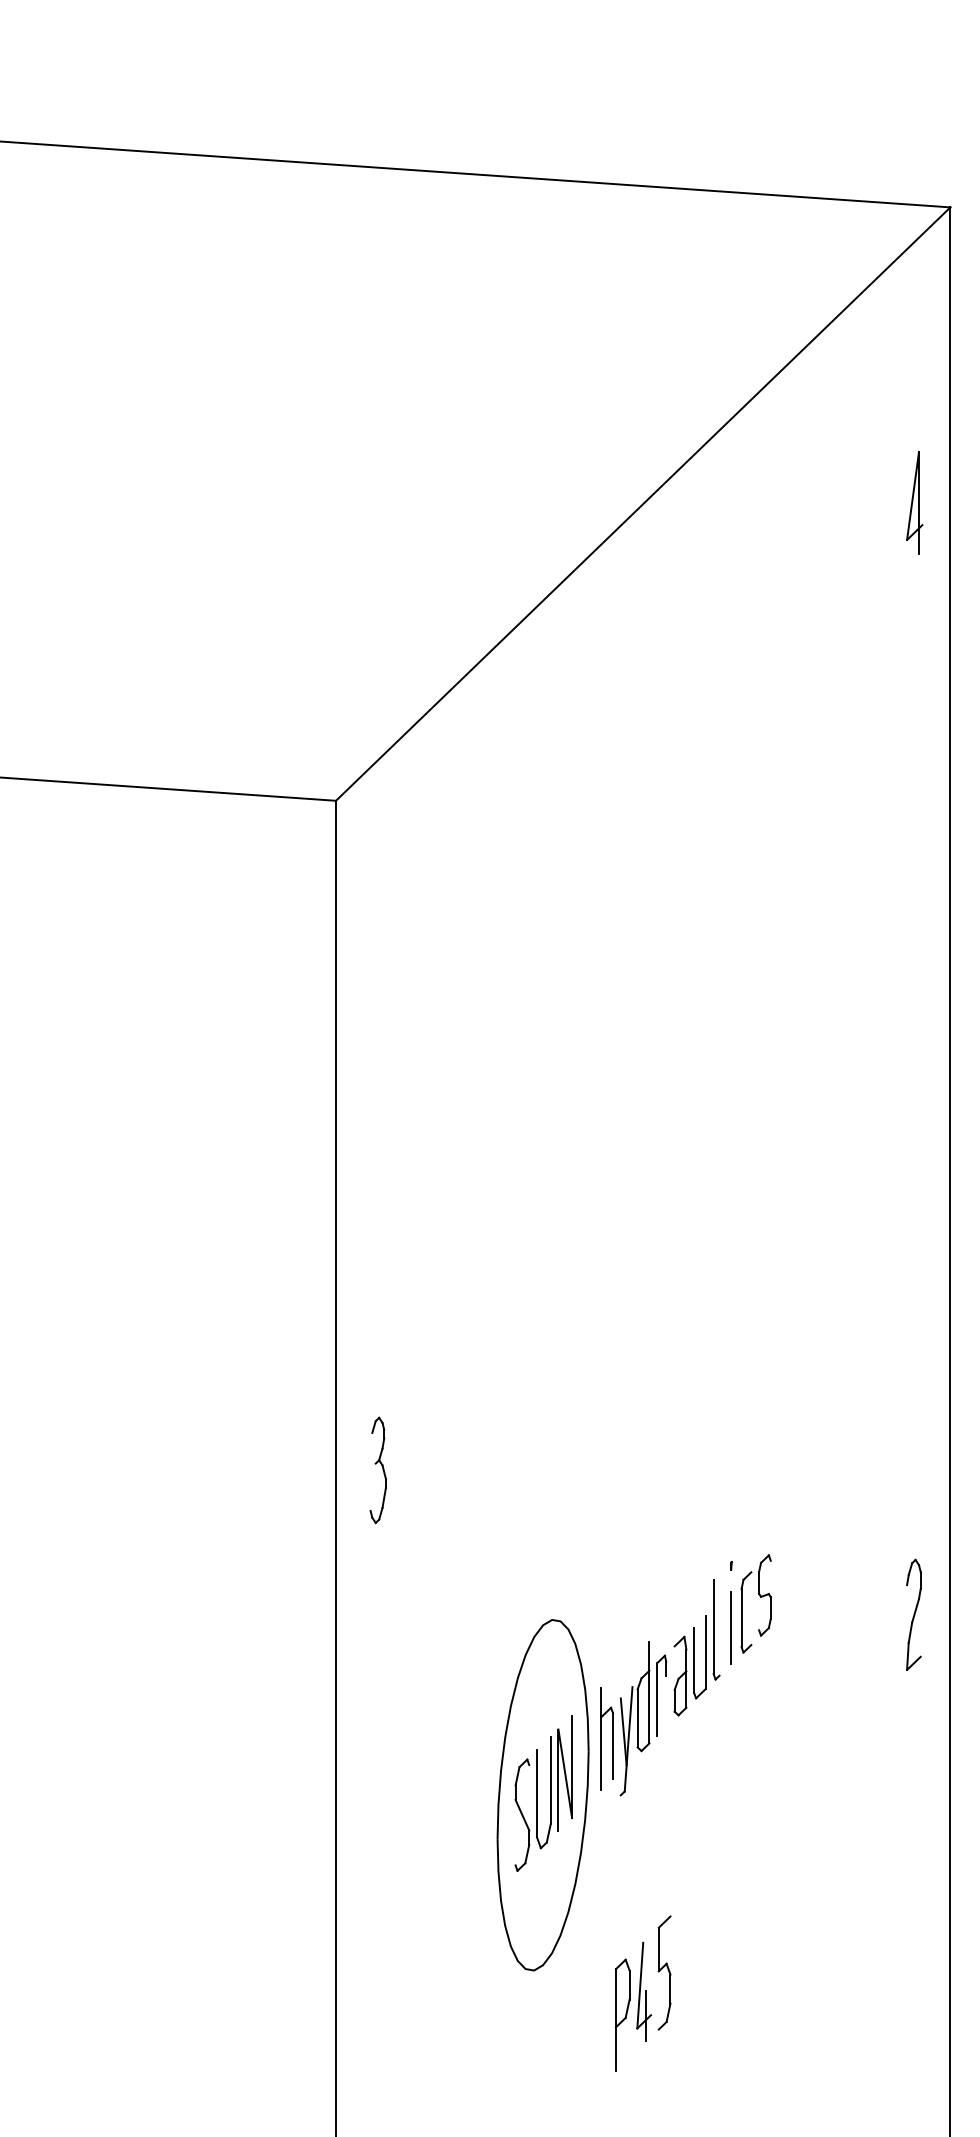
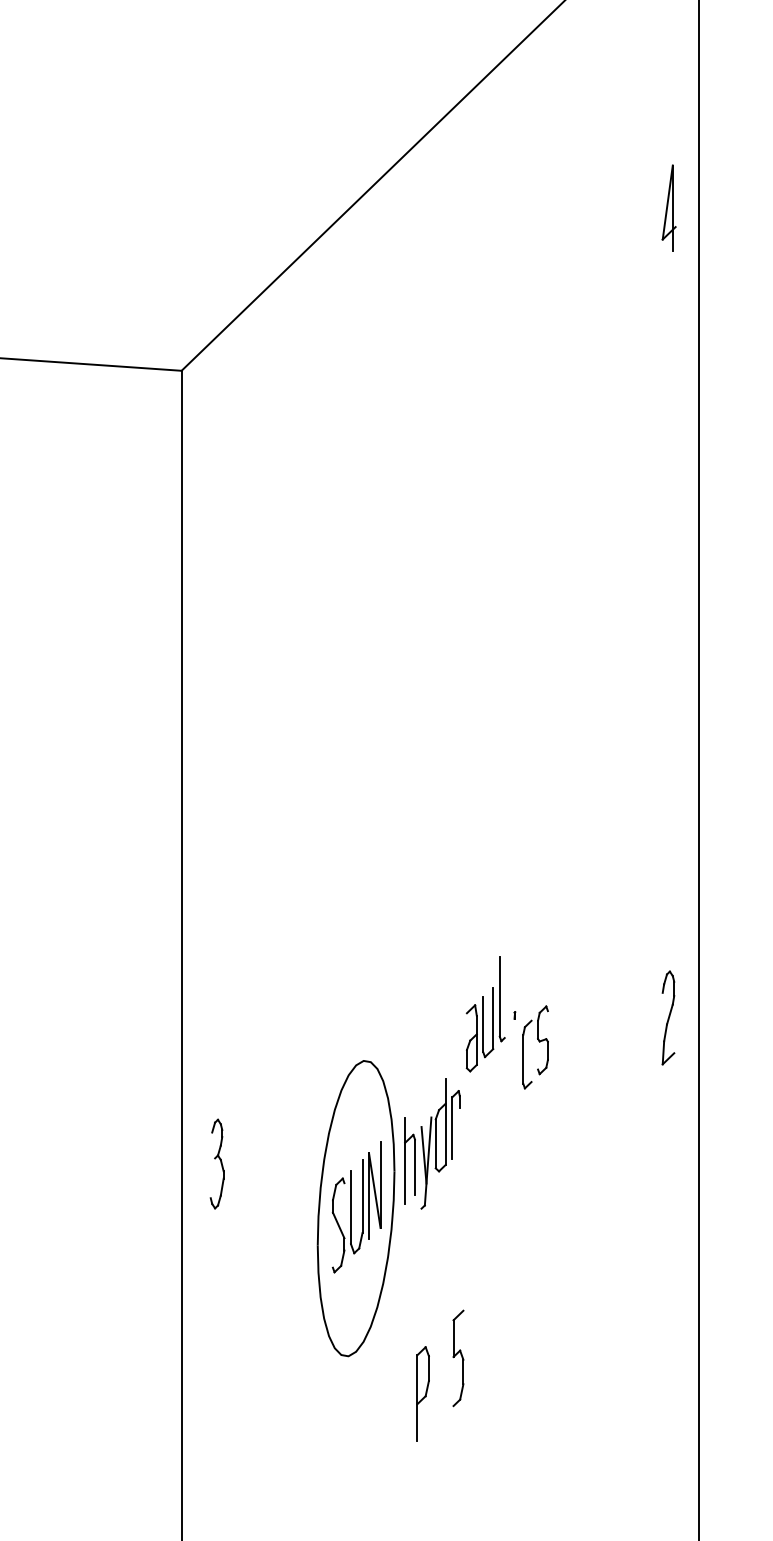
part: (914, 502) -> (669, 207), moved
part: (377, 1470) -> (216, 1164), moved
part: (913, 1614) -> (668, 1017), moved
line: (731, 1627) -> (514, 1067), removed
part: (696, 1647) -> (485, 1014), moved
part: (643, 1991) -> (440, 1373), removed

